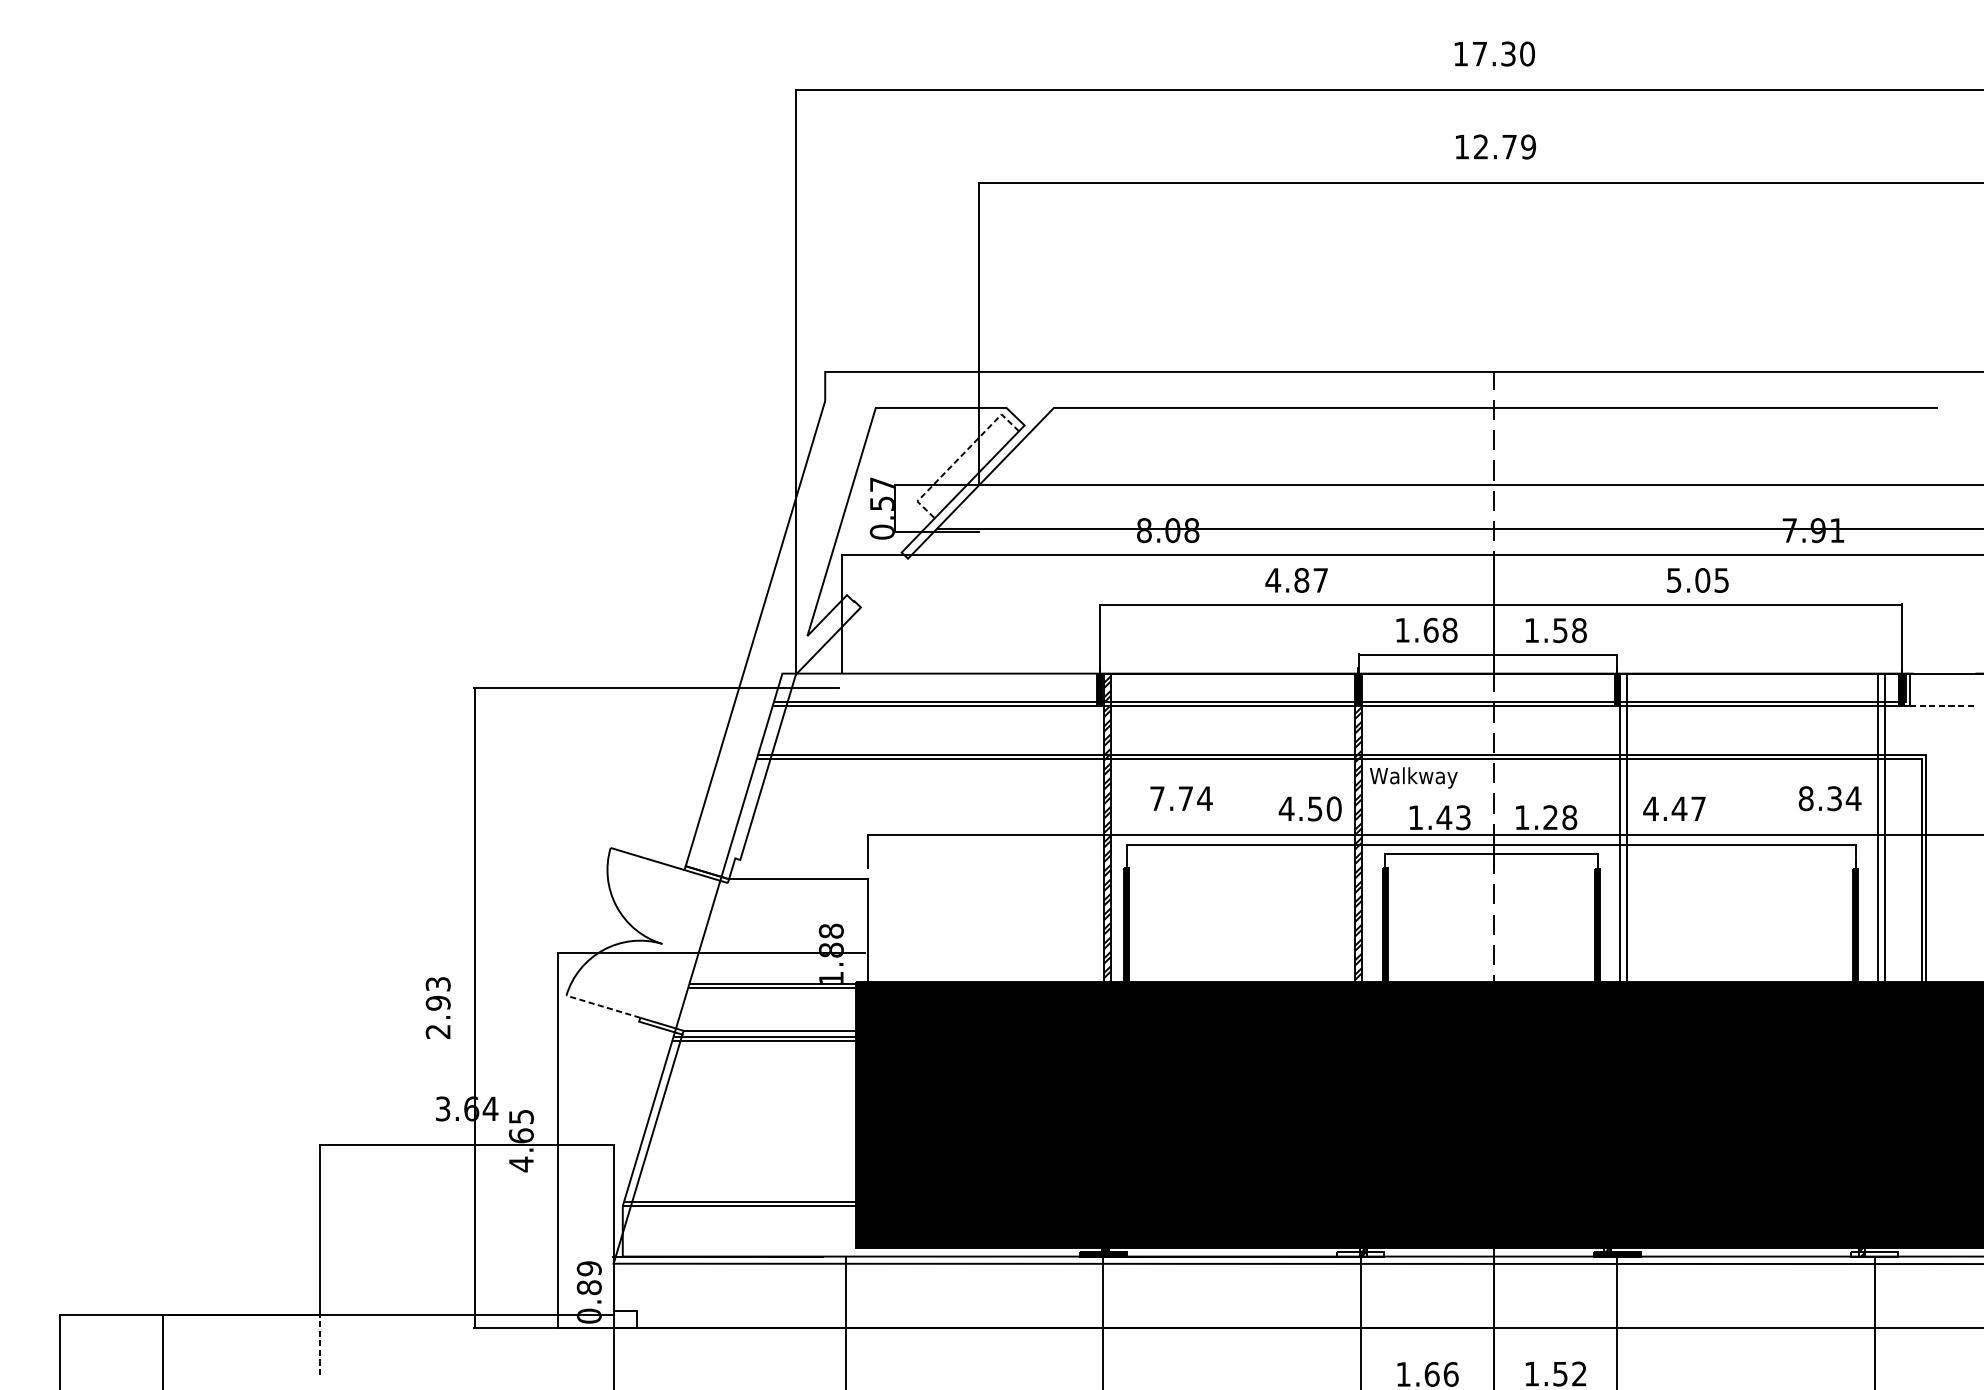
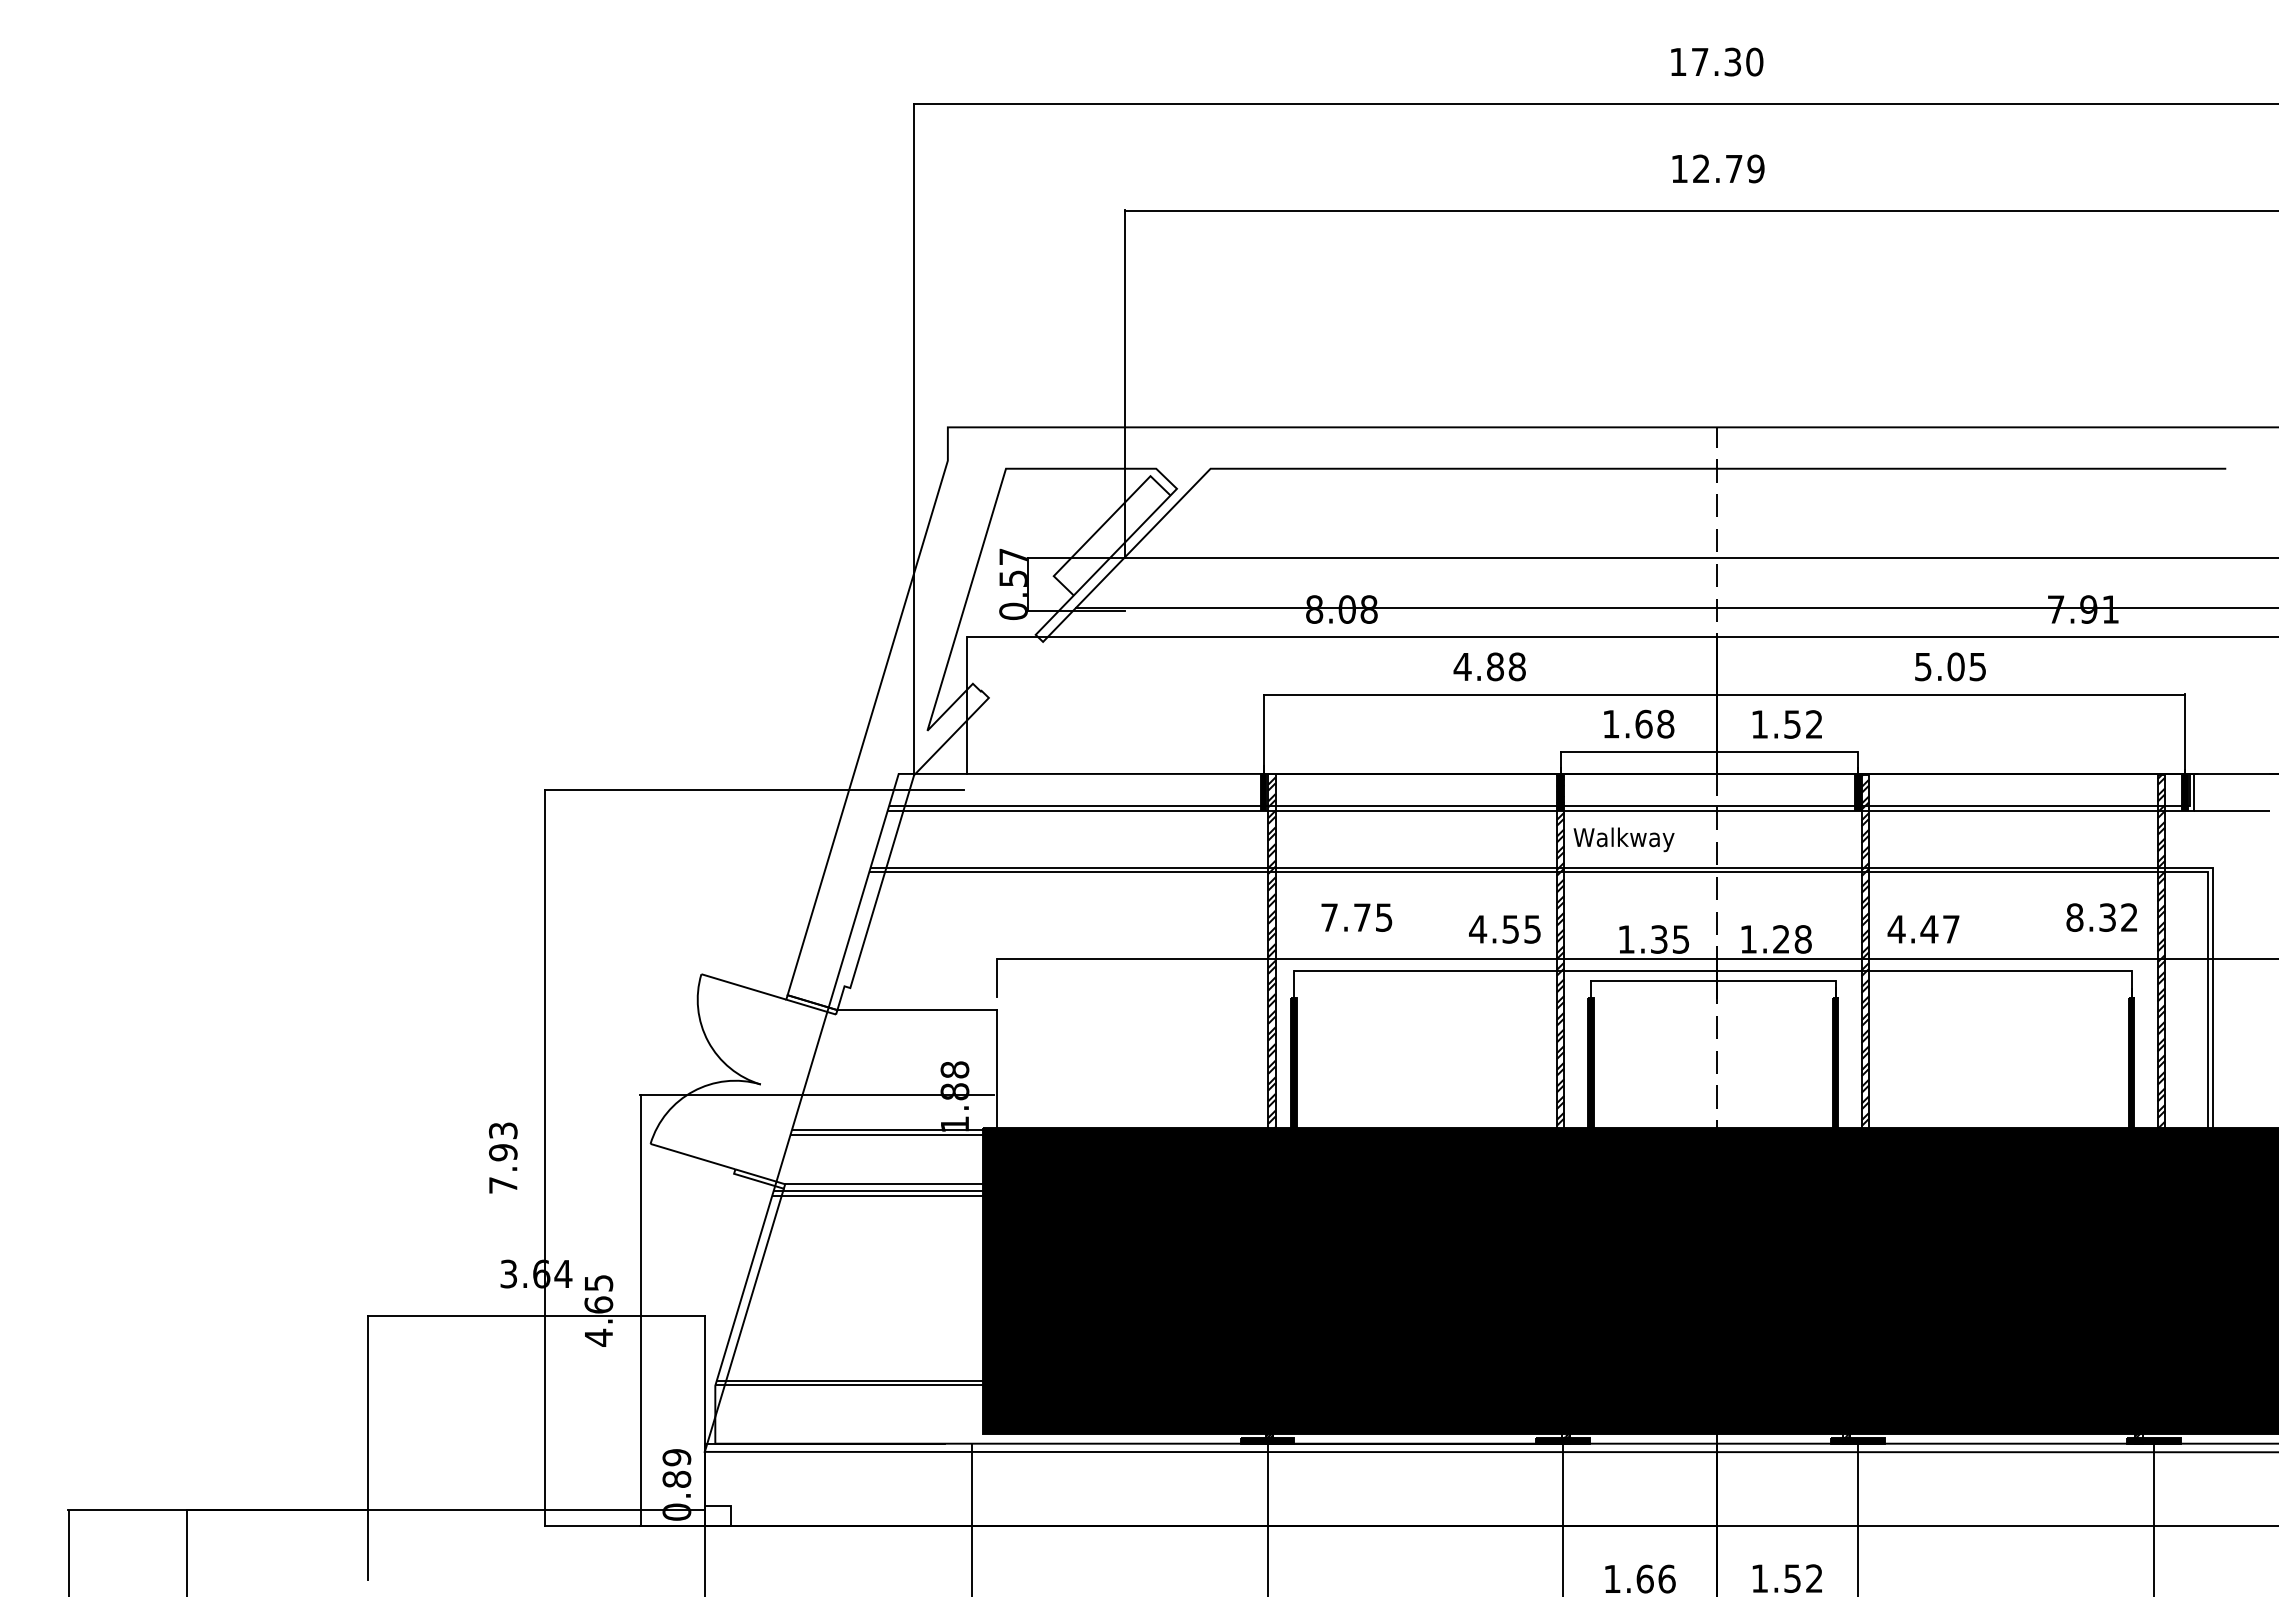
line: (959, 458) -> (1102, 526), dashed -> solid
text: (1320, 580) -> (1516, 666), 4.87 -> 4.88
text: (1579, 630) -> (1814, 724), 1.58 -> 1.52
line: (1942, 706) -> (2231, 811), dashed -> solid
text: (1413, 777) -> (1623, 839), moved
text: (1205, 798) -> (1384, 917), 7.74 -> 7.75
text: (1853, 798) -> (2129, 917), 8.34 -> 8.32
text: (1334, 809) -> (1532, 929), 4.50 -> 4.55
text: (1453, 817) -> (1669, 939), 1.43 -> 1.35
hatch: (1623, 856) -> (1864, 983), added
hatch: (1881, 856) -> (2161, 983), added
line: (602, 1006) -> (692, 1156), dashed -> solid
text: (437, 1031) -> (502, 1185), 2.93 -> 7.93
fill: (1360, 1253) -> (1562, 1440), added
fill: (1874, 1253) -> (2153, 1440), added
line: (320, 1345) -> (367, 1545), dashed -> solid

